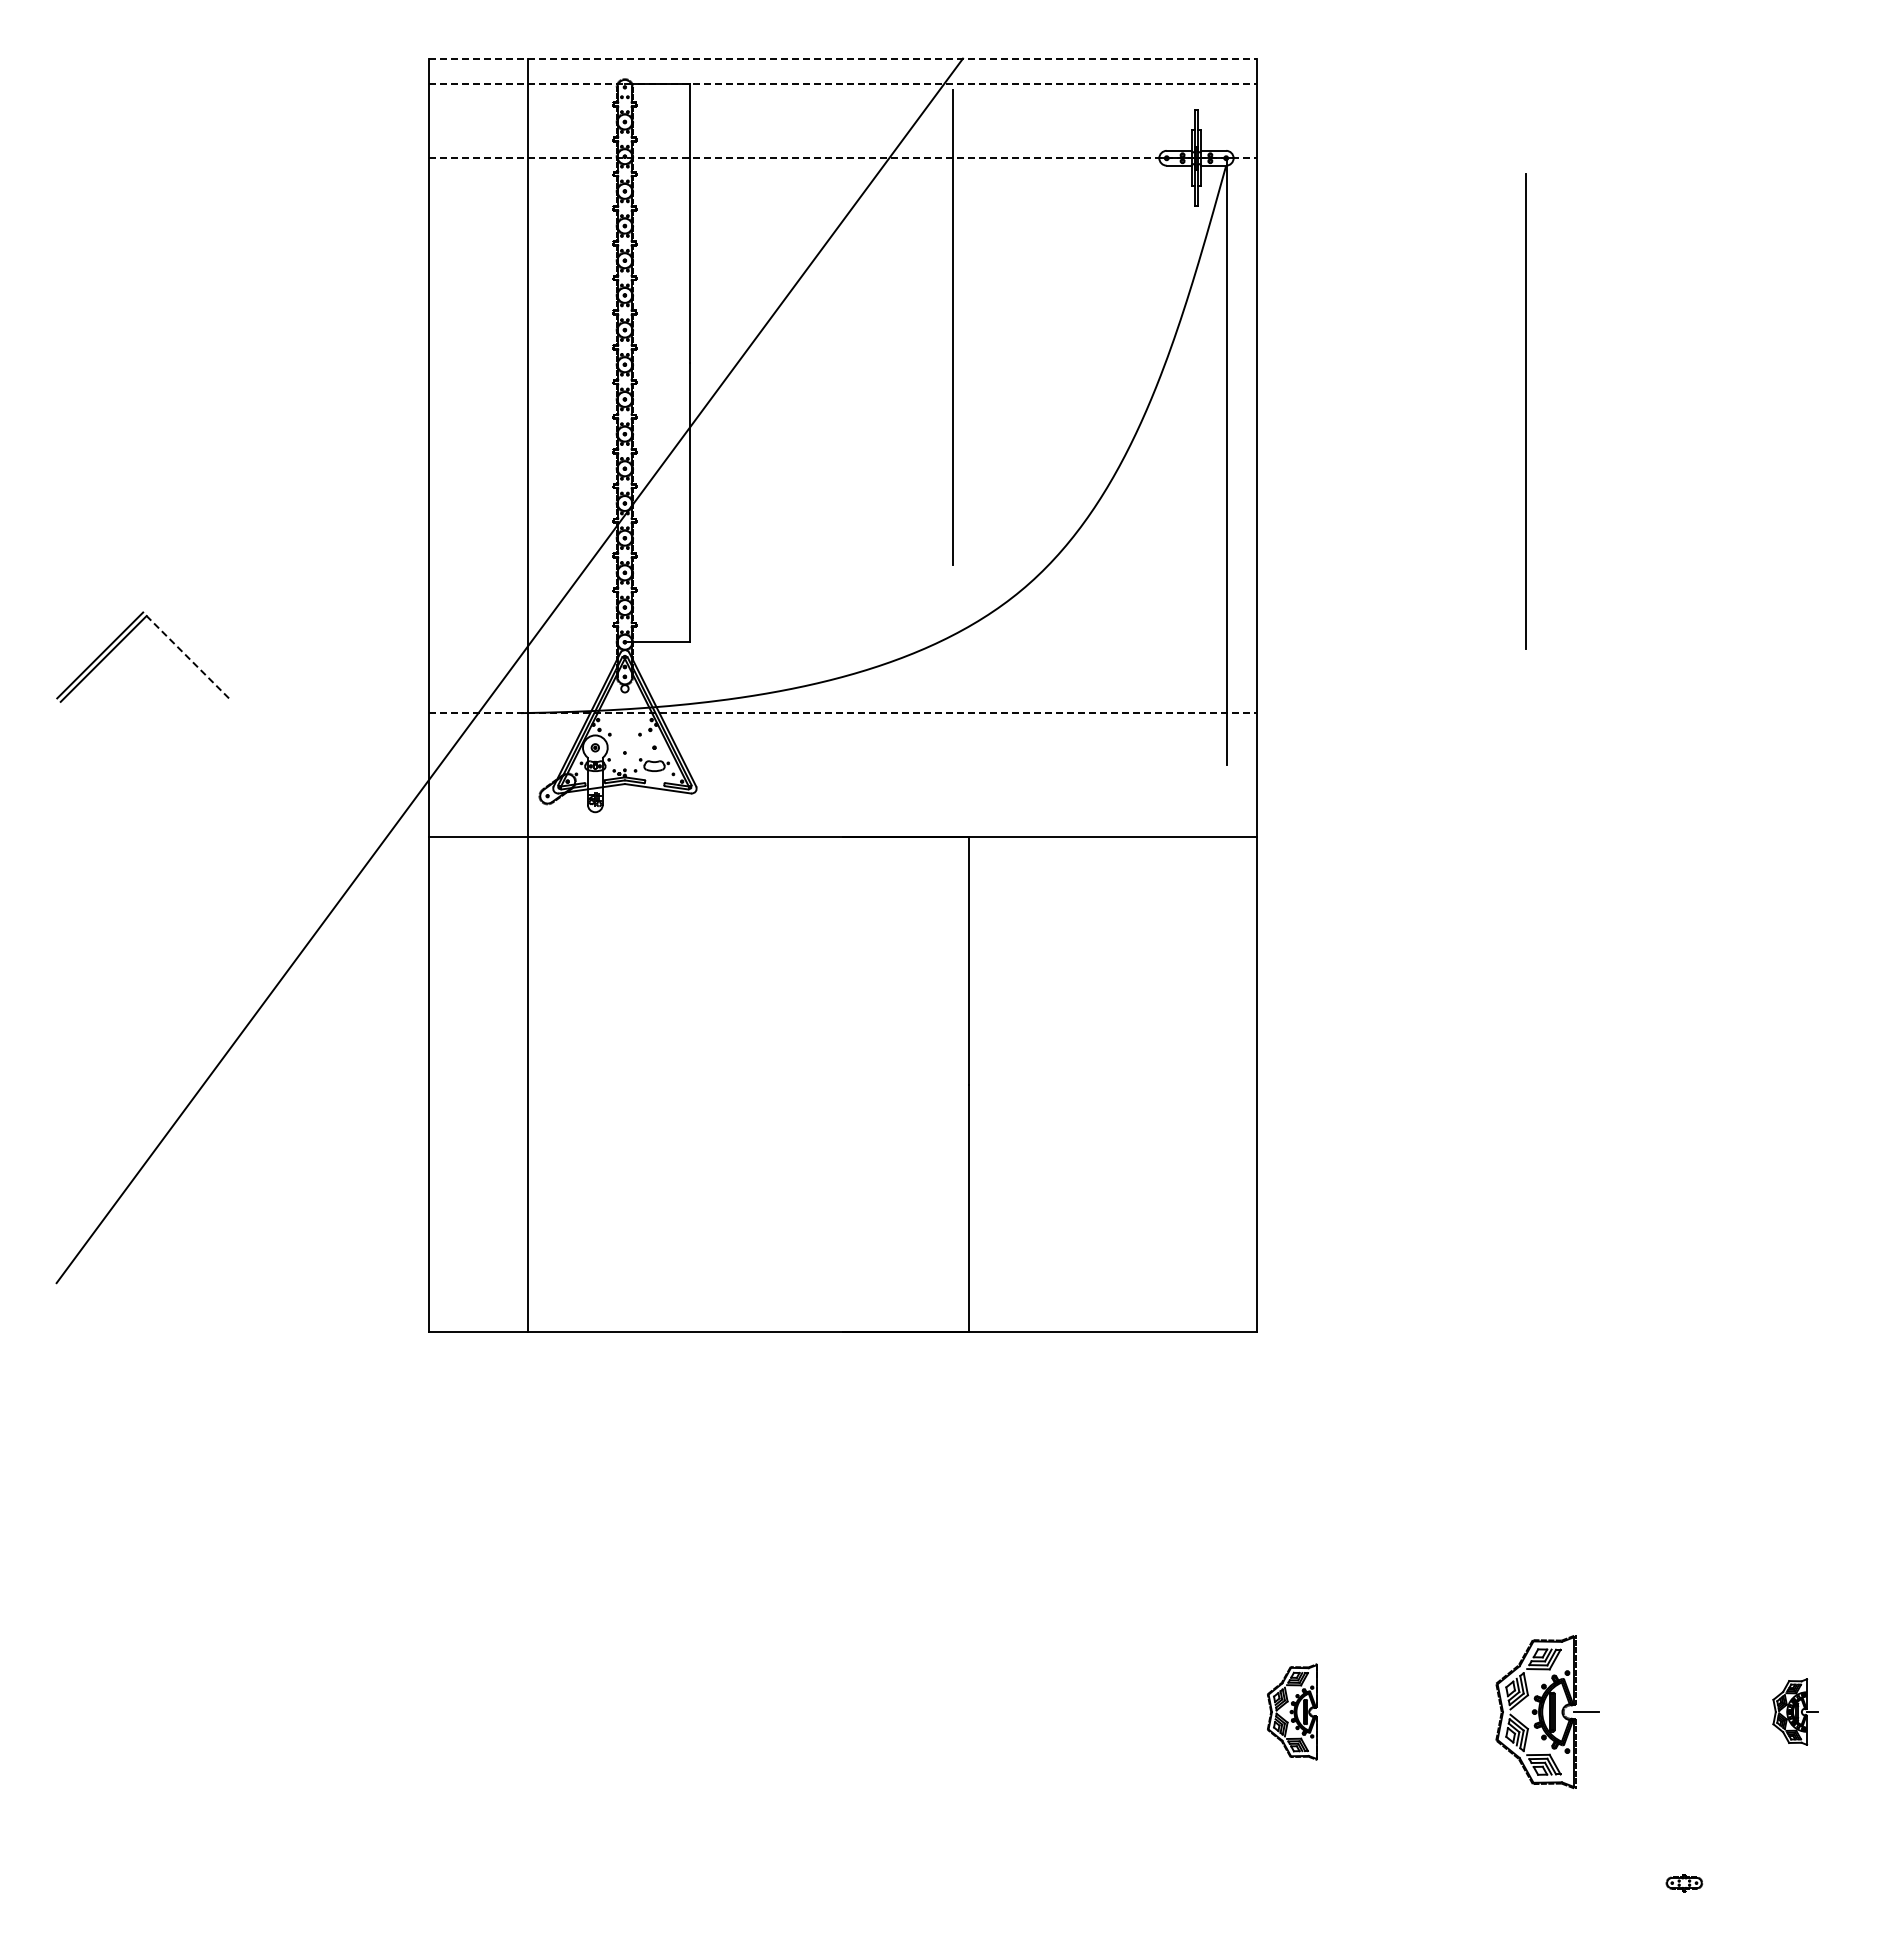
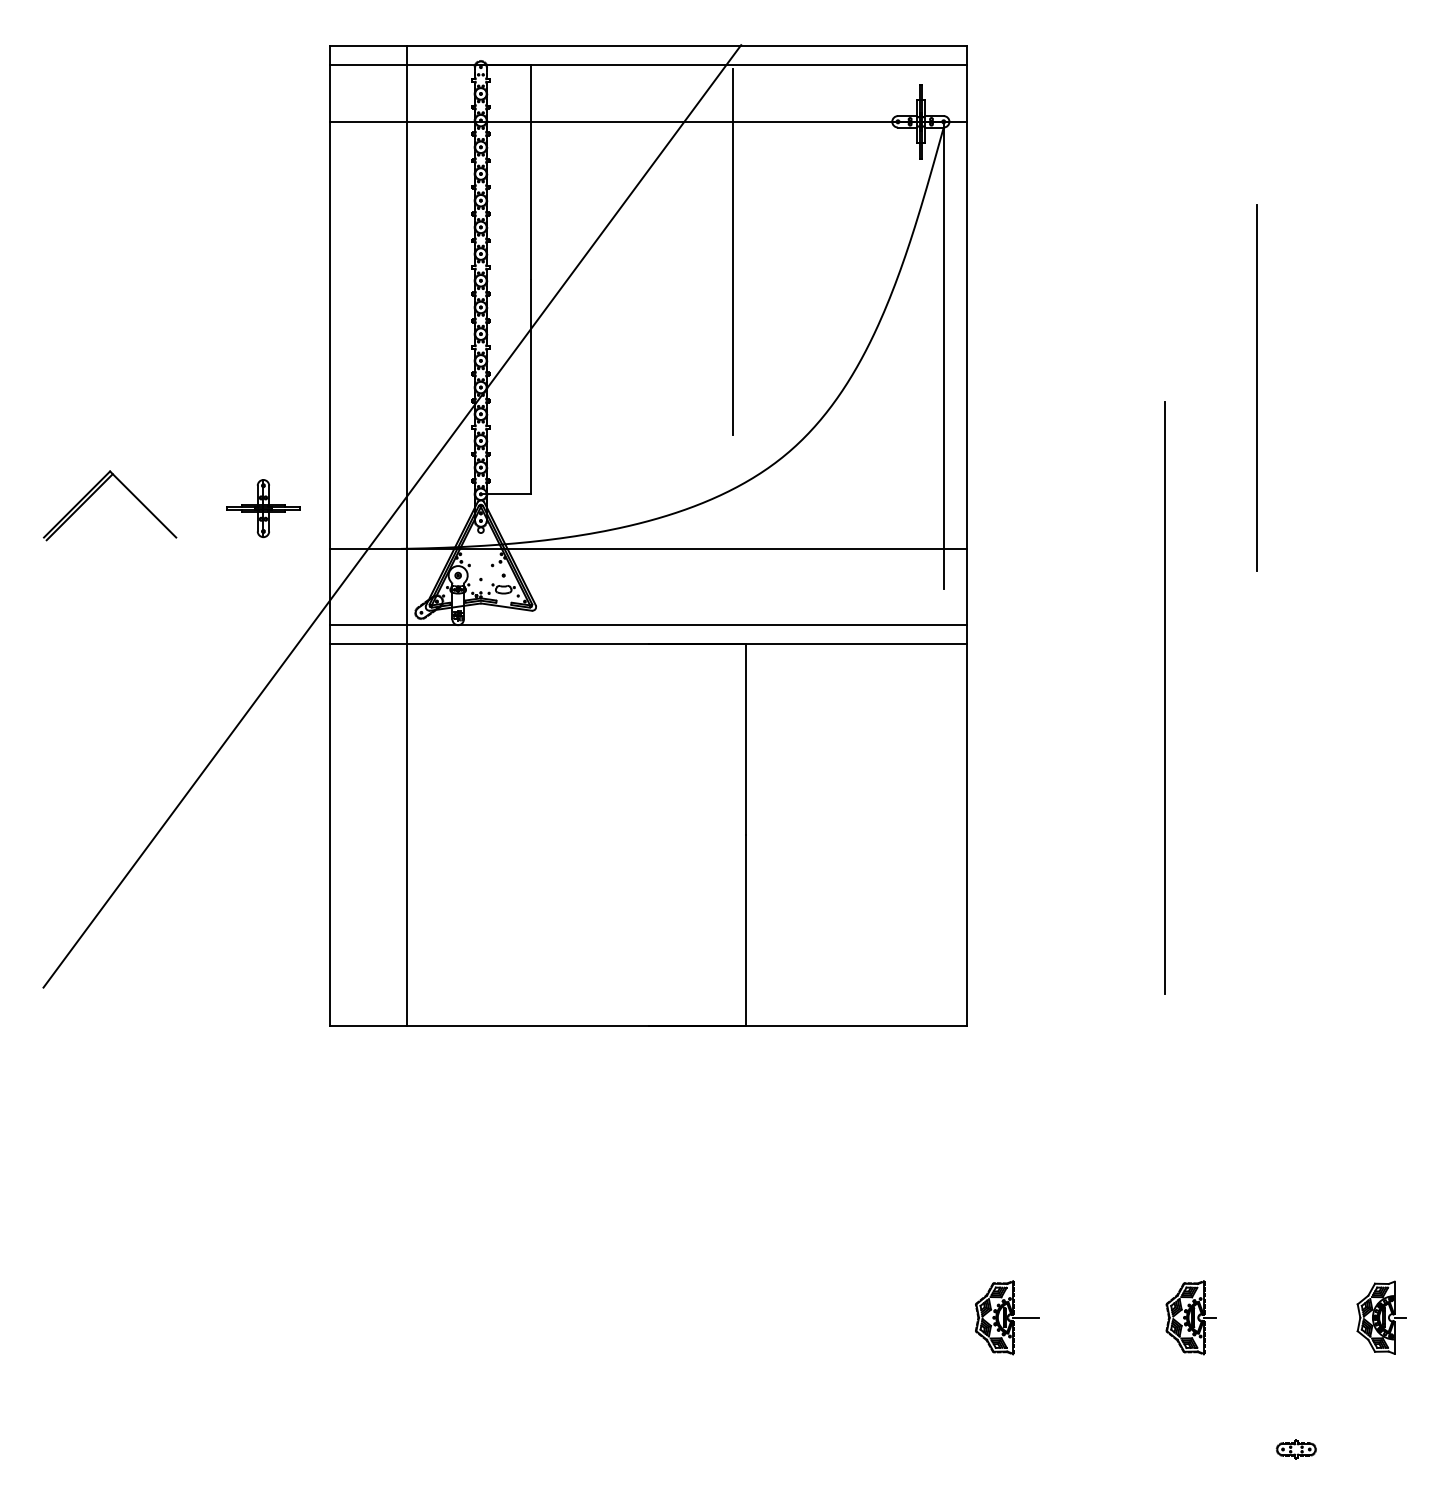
line: (843, 59) -> (649, 45), dashed -> solid
line: (843, 83) -> (649, 64), dashed -> solid
line: (843, 158) -> (649, 122), dashed -> solid
line: (1525, 411) -> (1257, 387), moved
line: (186, 655) -> (143, 504), dashed -> solid
part: (342, 660) -> (263, 508), added
line: (843, 713) -> (649, 549), dashed -> solid
line: (842, 812) -> (648, 625), added
line: (1513, 906) -> (1164, 697), added
part: (1547, 1711) -> (1191, 1317), size x0.62
part: (1795, 1711) -> (1381, 1317), size x1.43
line: (1333, 1712) -> (1026, 1318), added
part: (1684, 1882) -> (1296, 1448), size x1.43

